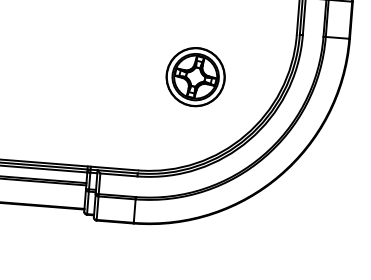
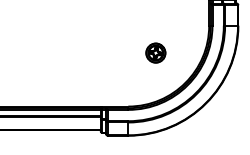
part: (195, 75) -> (155, 52), size x0.6

